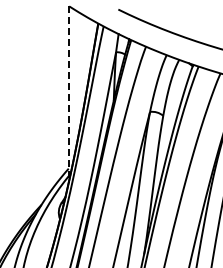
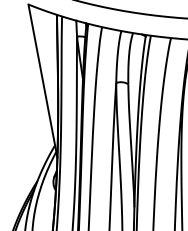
line: (68, 94) -> (42, 81), dashed -> solid

